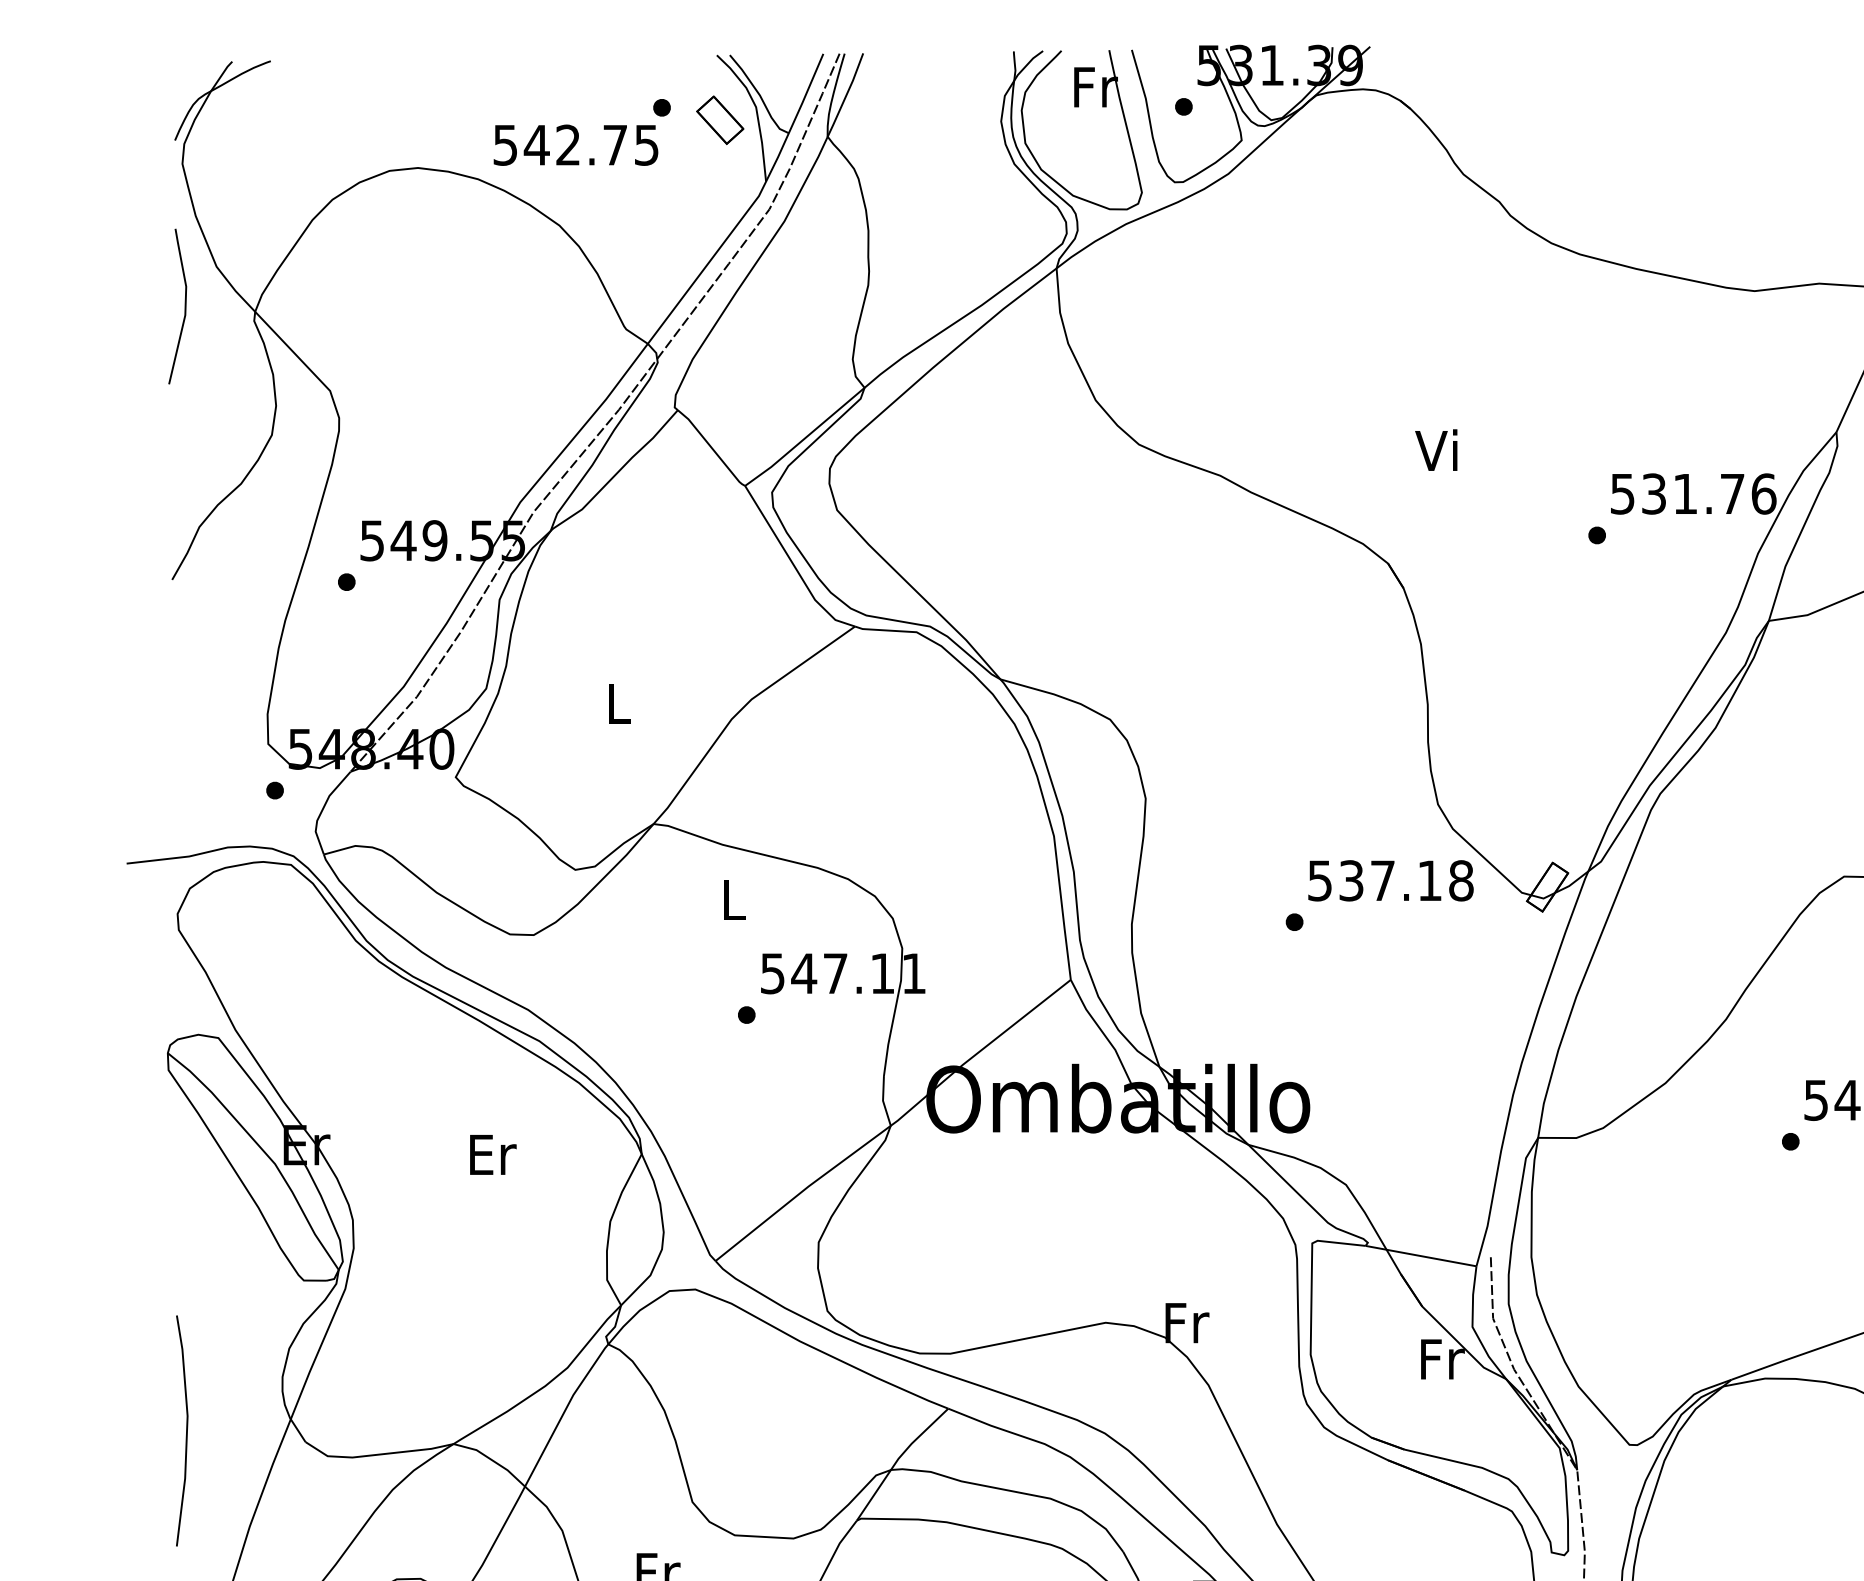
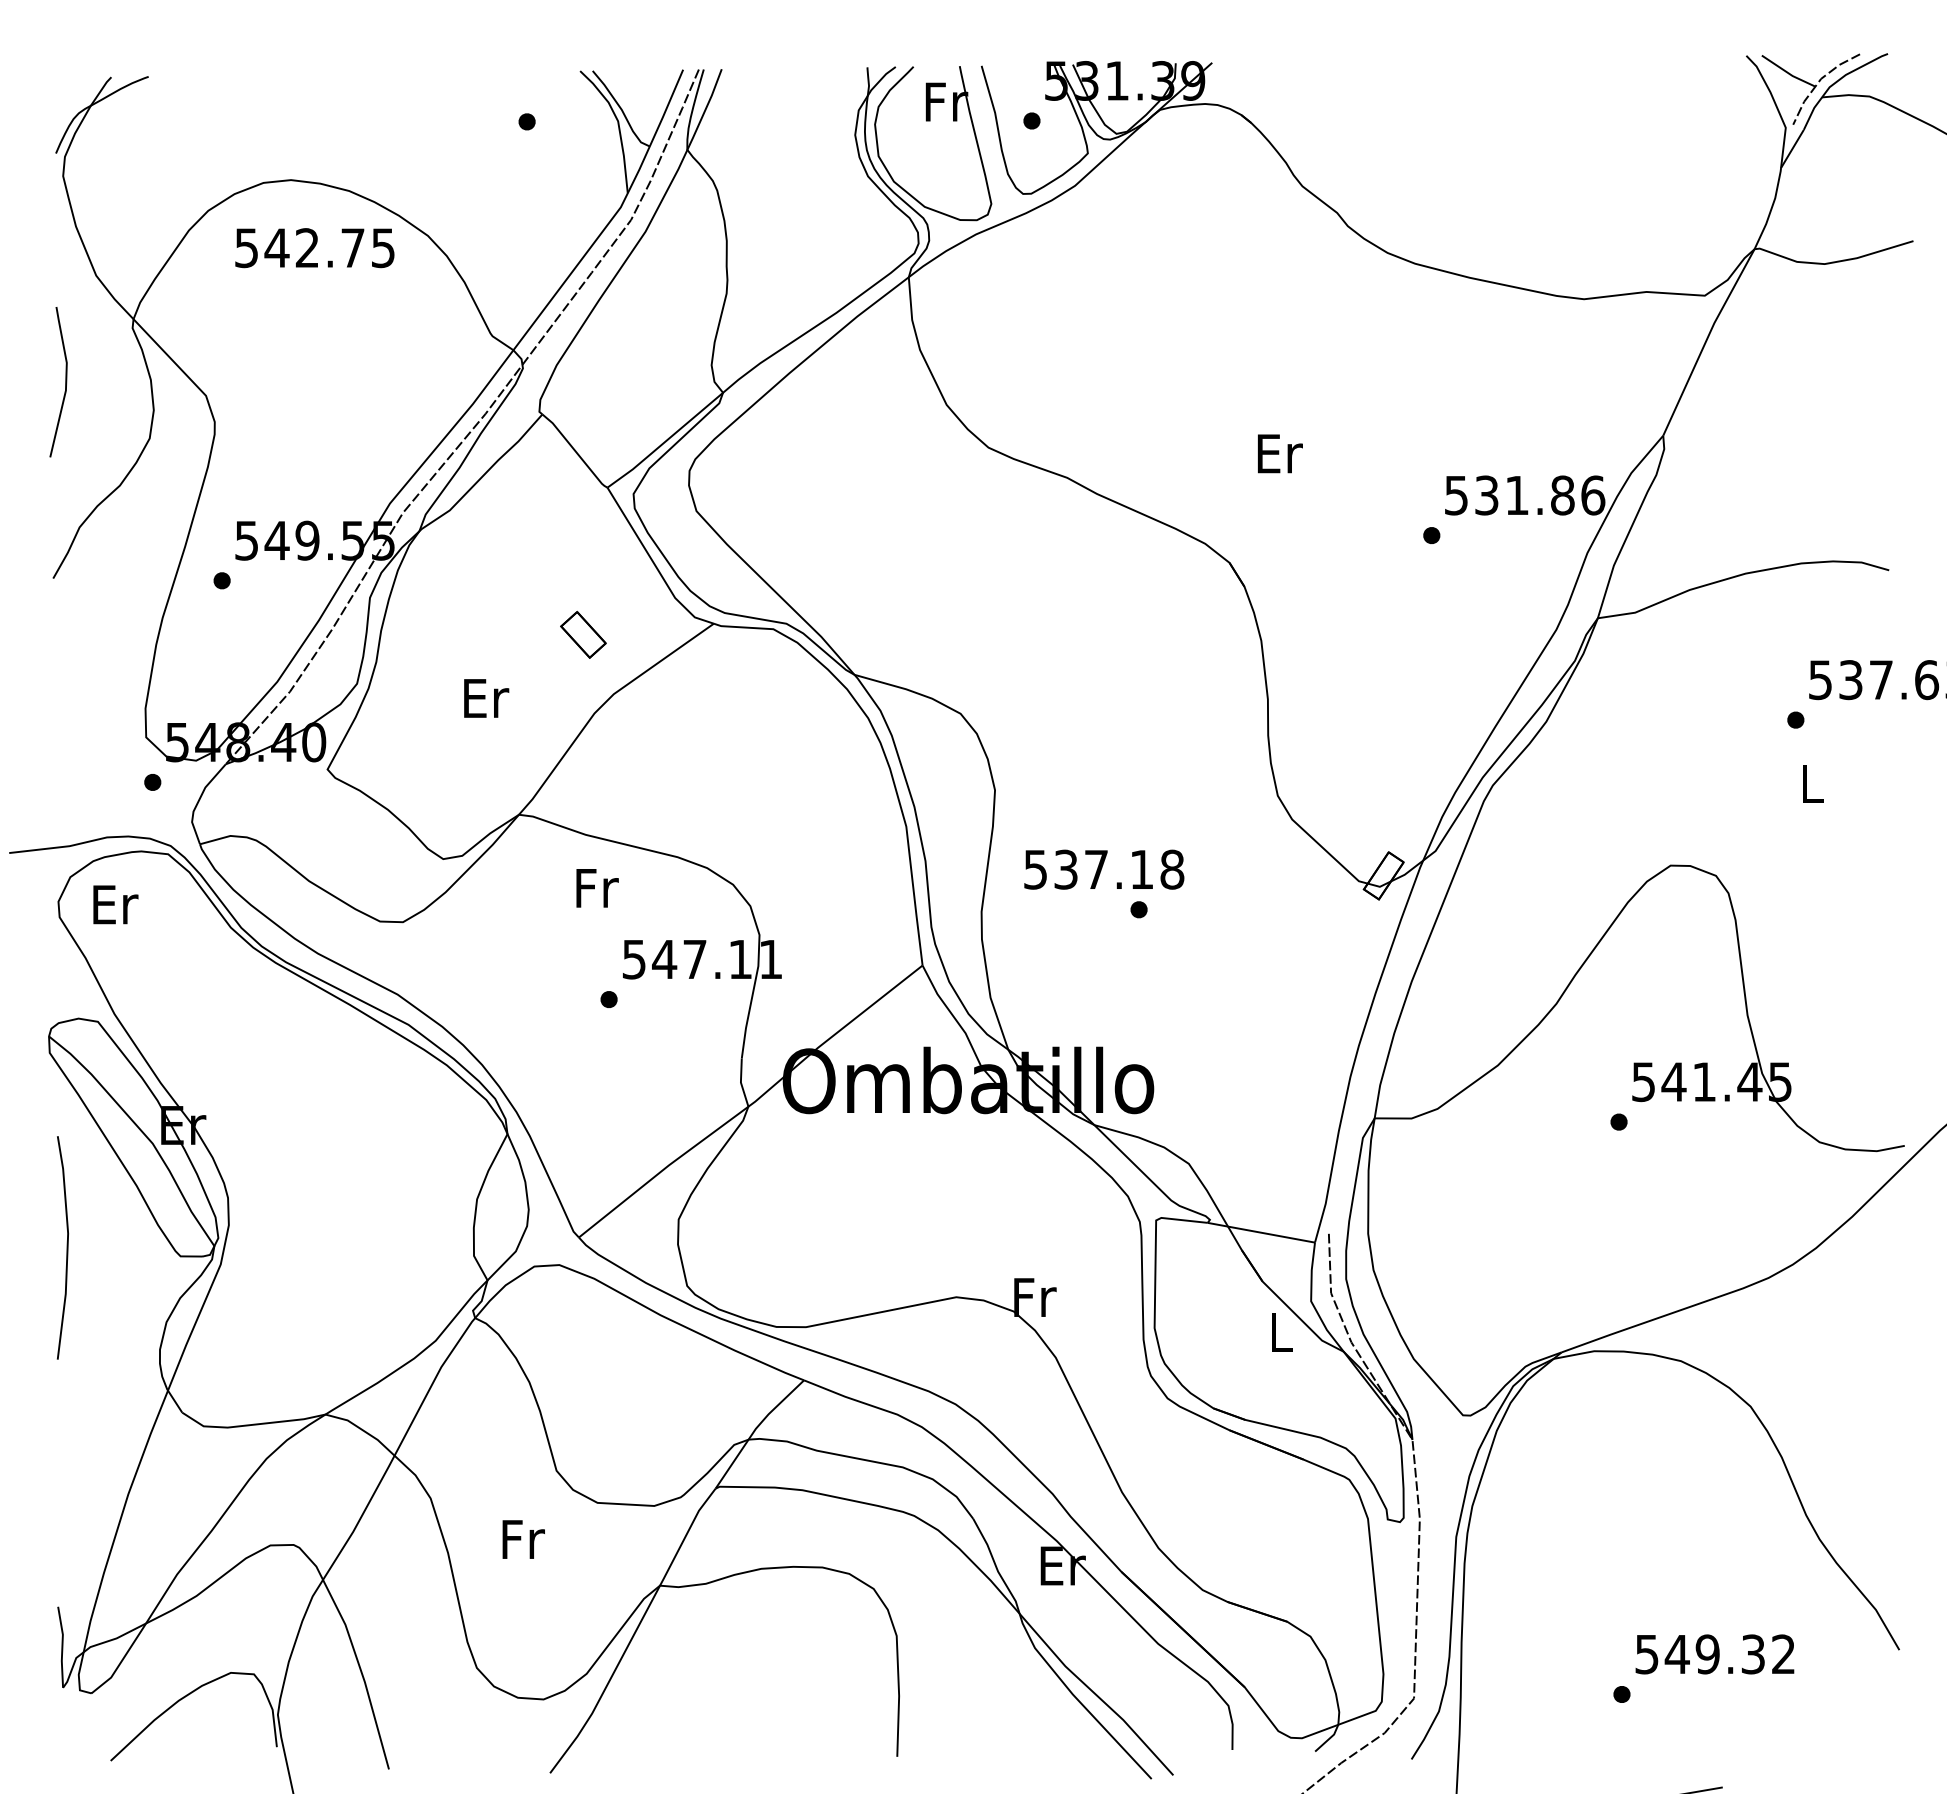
part: (720, 119) -> (583, 634), moved
text: (575, 145) -> (314, 248), moved
line: (184, 306) -> (65, 382), moved
text: (1438, 449) -> (1278, 452), Vi -> Er
text: (1732, 494) -> (1562, 495), 531.76 -> 531.86
text: (620, 703) -> (486, 698), L -> Er
text: (1391, 880) -> (1104, 869), moved
text: (734, 900) -> (597, 888), L -> Fr
text: (492, 1154) -> (115, 904), moved
text: (1442, 1359) -> (1282, 1332), Fr -> L
line: (185, 1430) -> (66, 1247), moved

